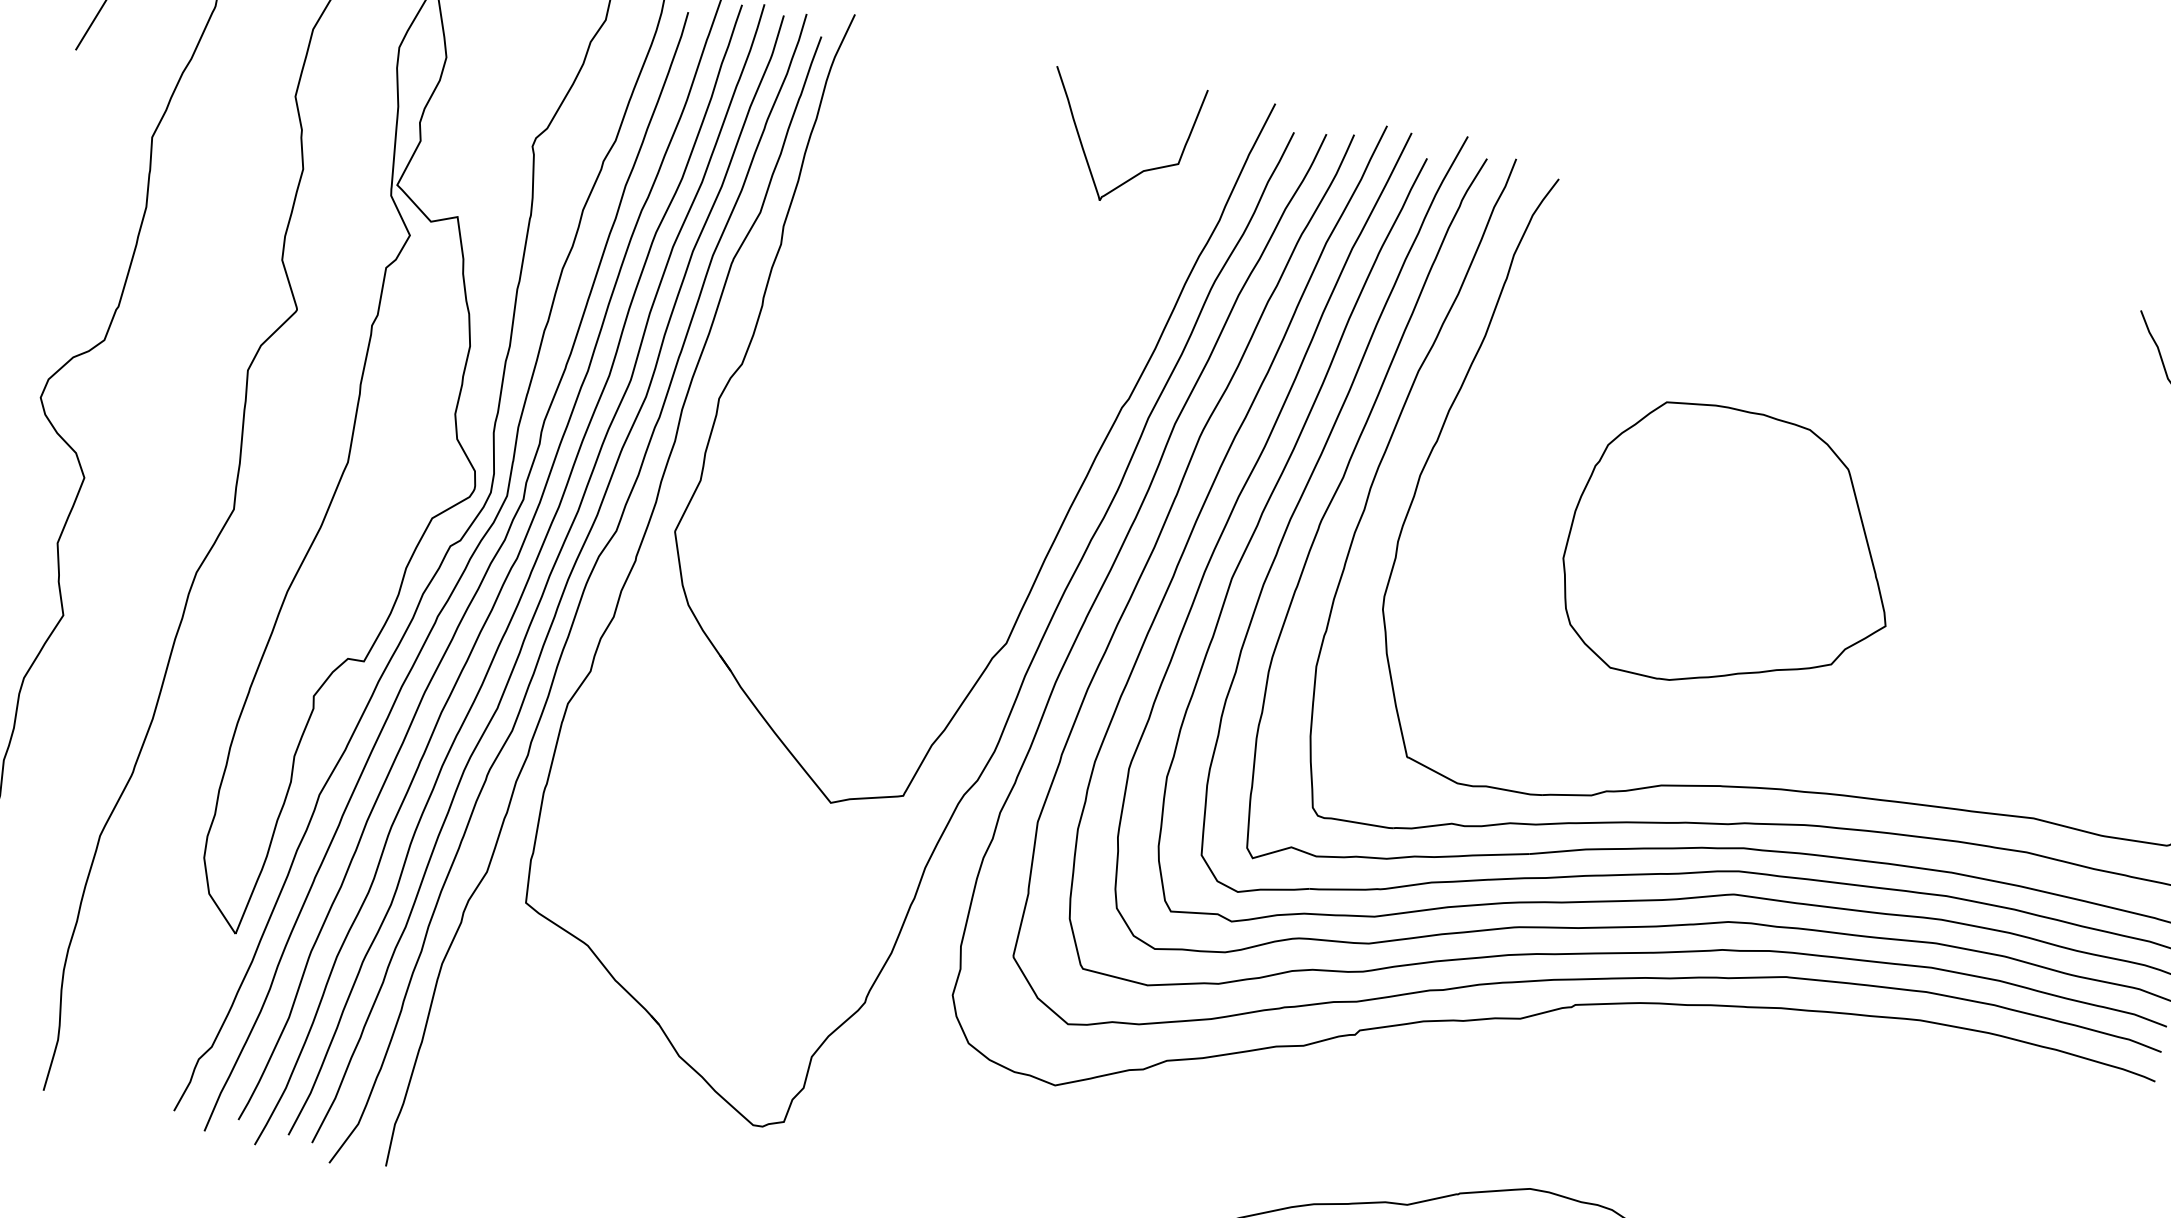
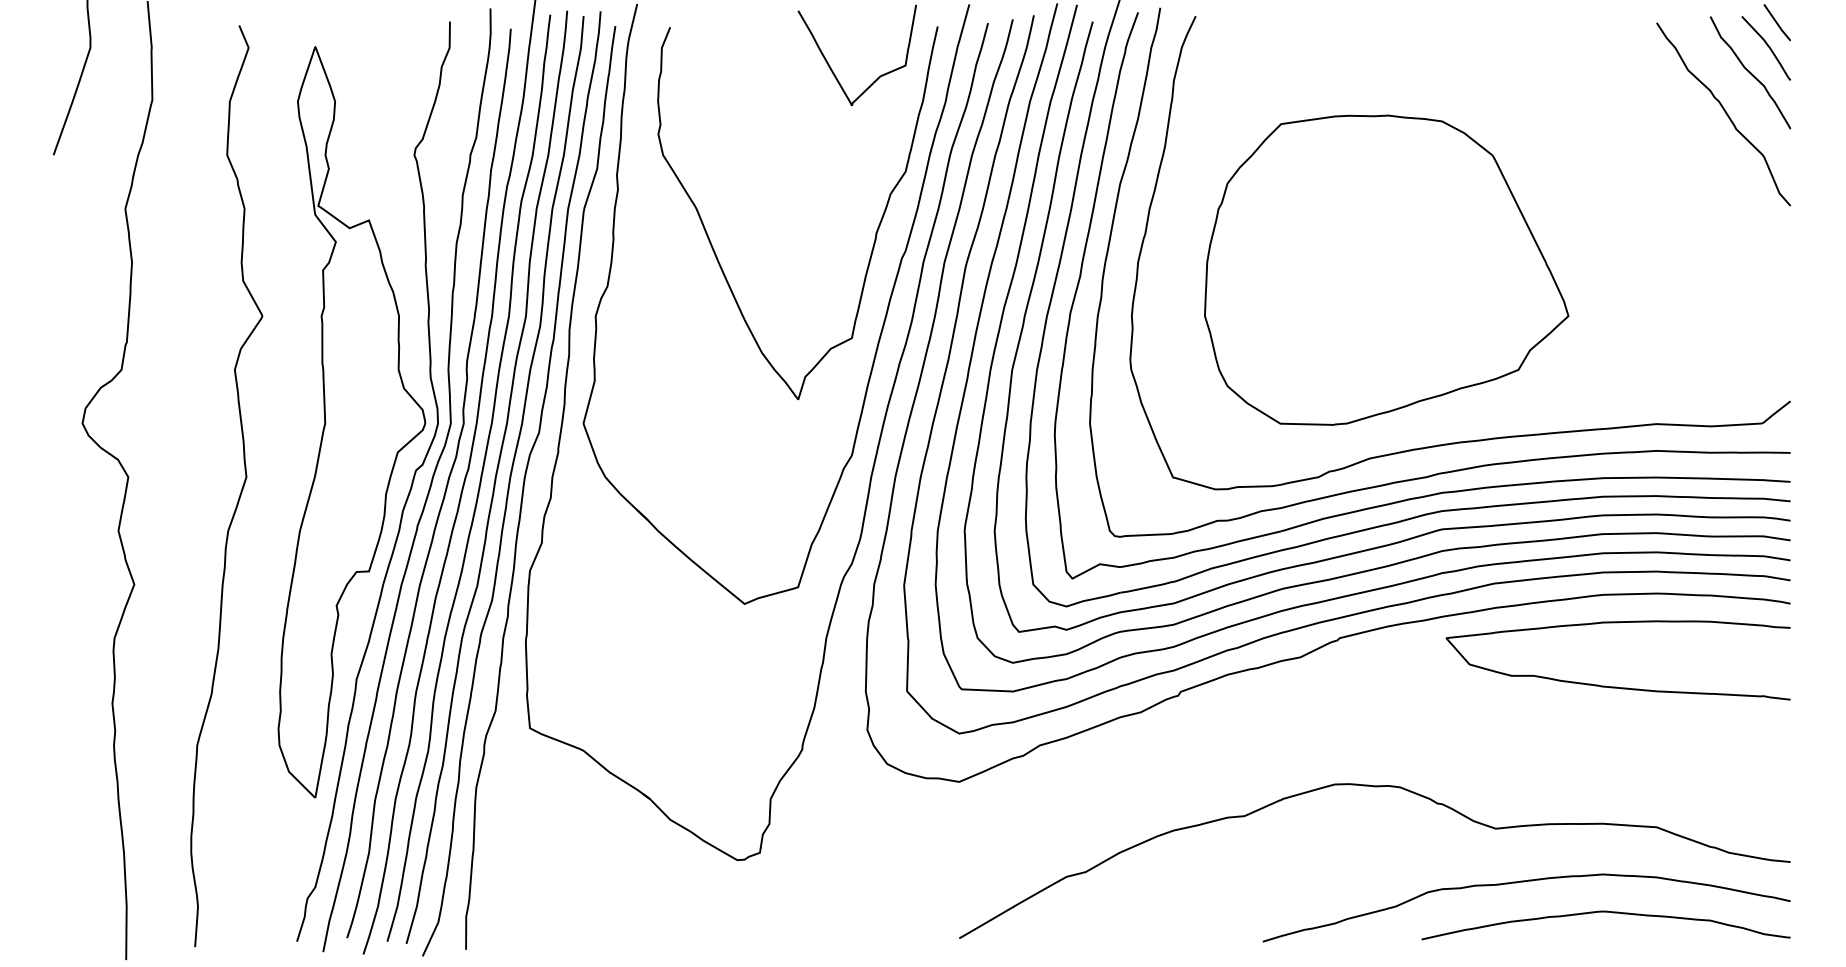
curve: (1095, 367) -> (875, 232), added
part: (1732, 550) -> (1386, 269), size x1.43
curve: (1914, 1140) -> (1617, 686), added

